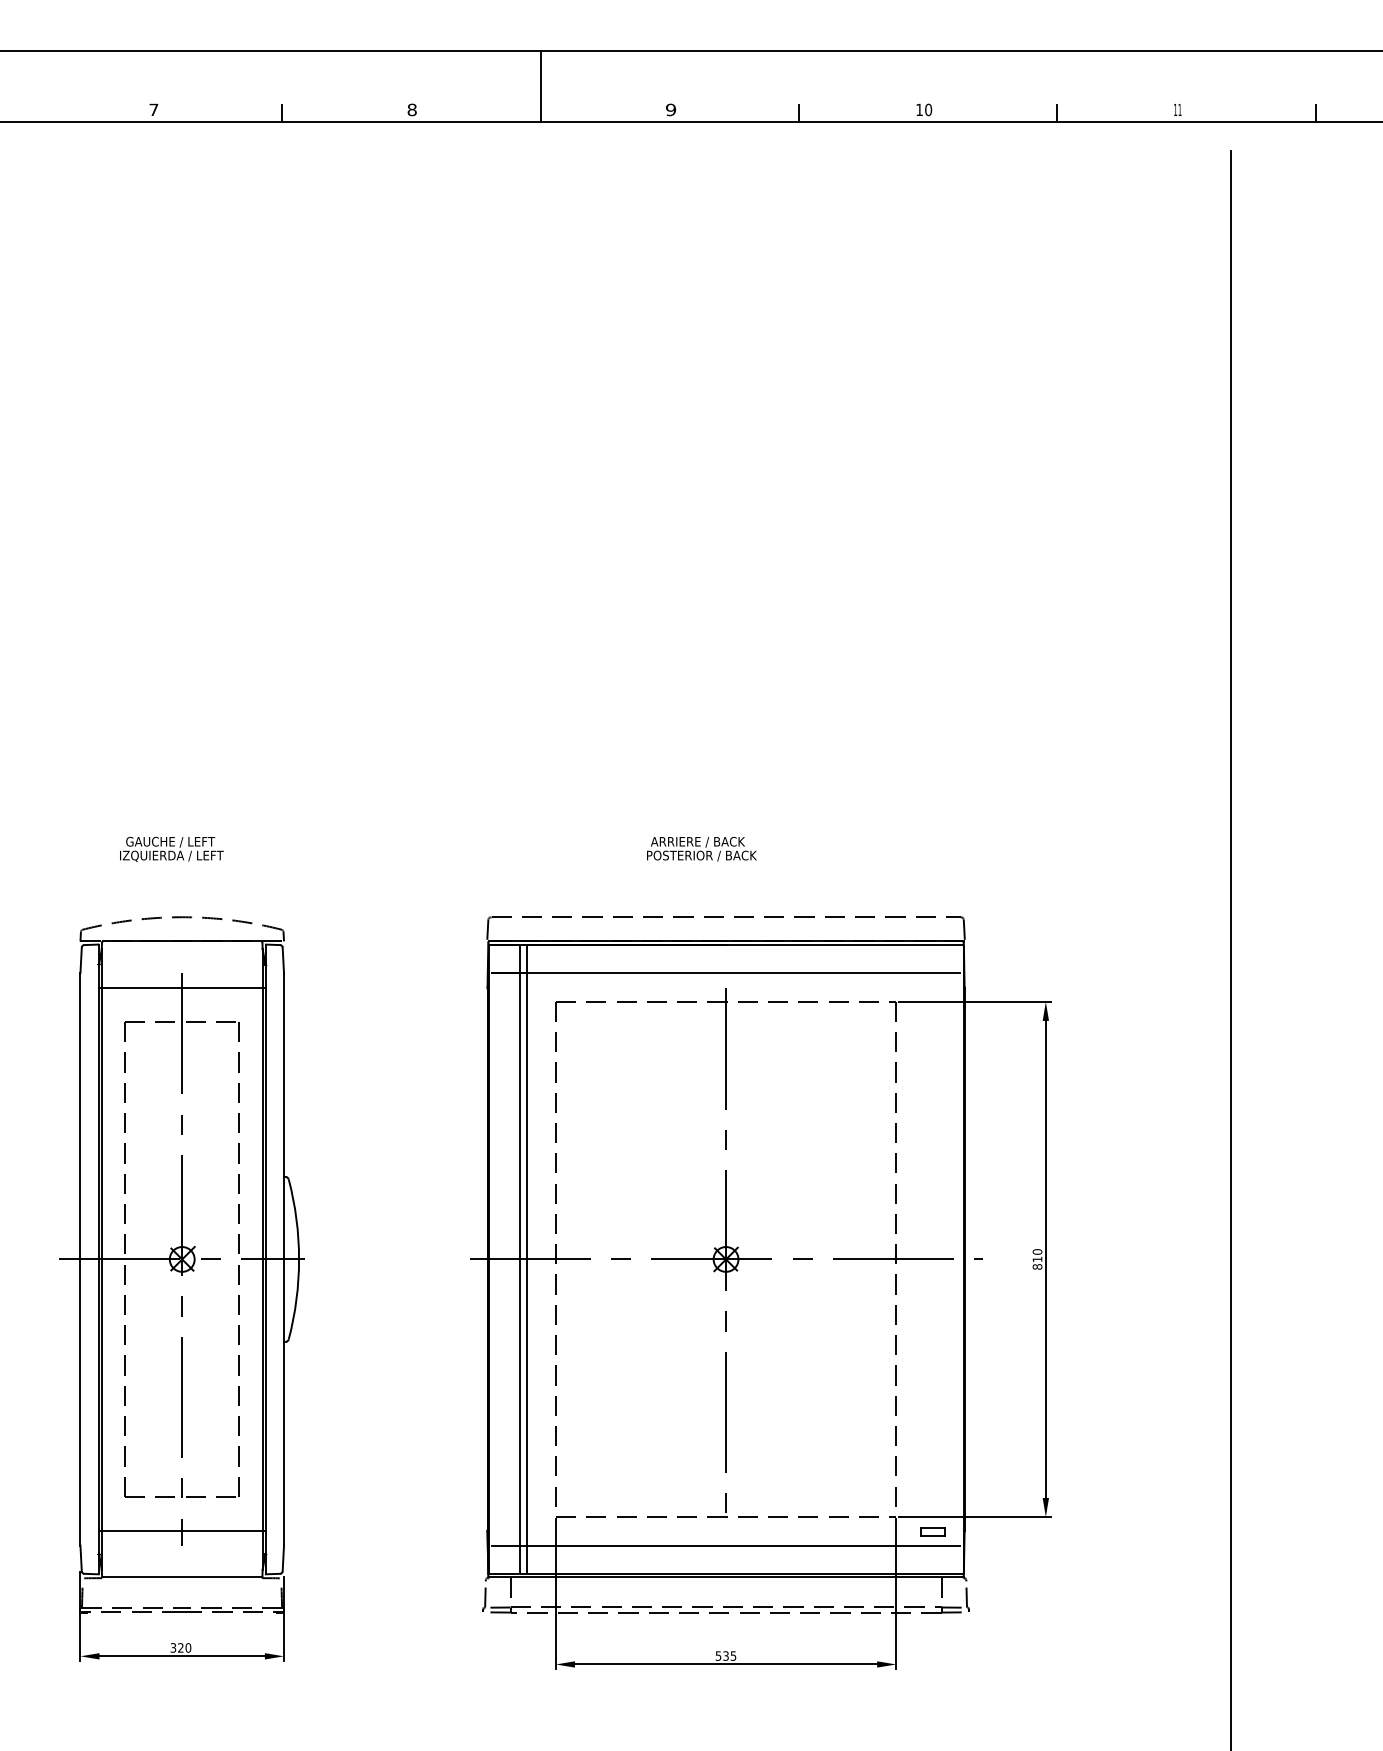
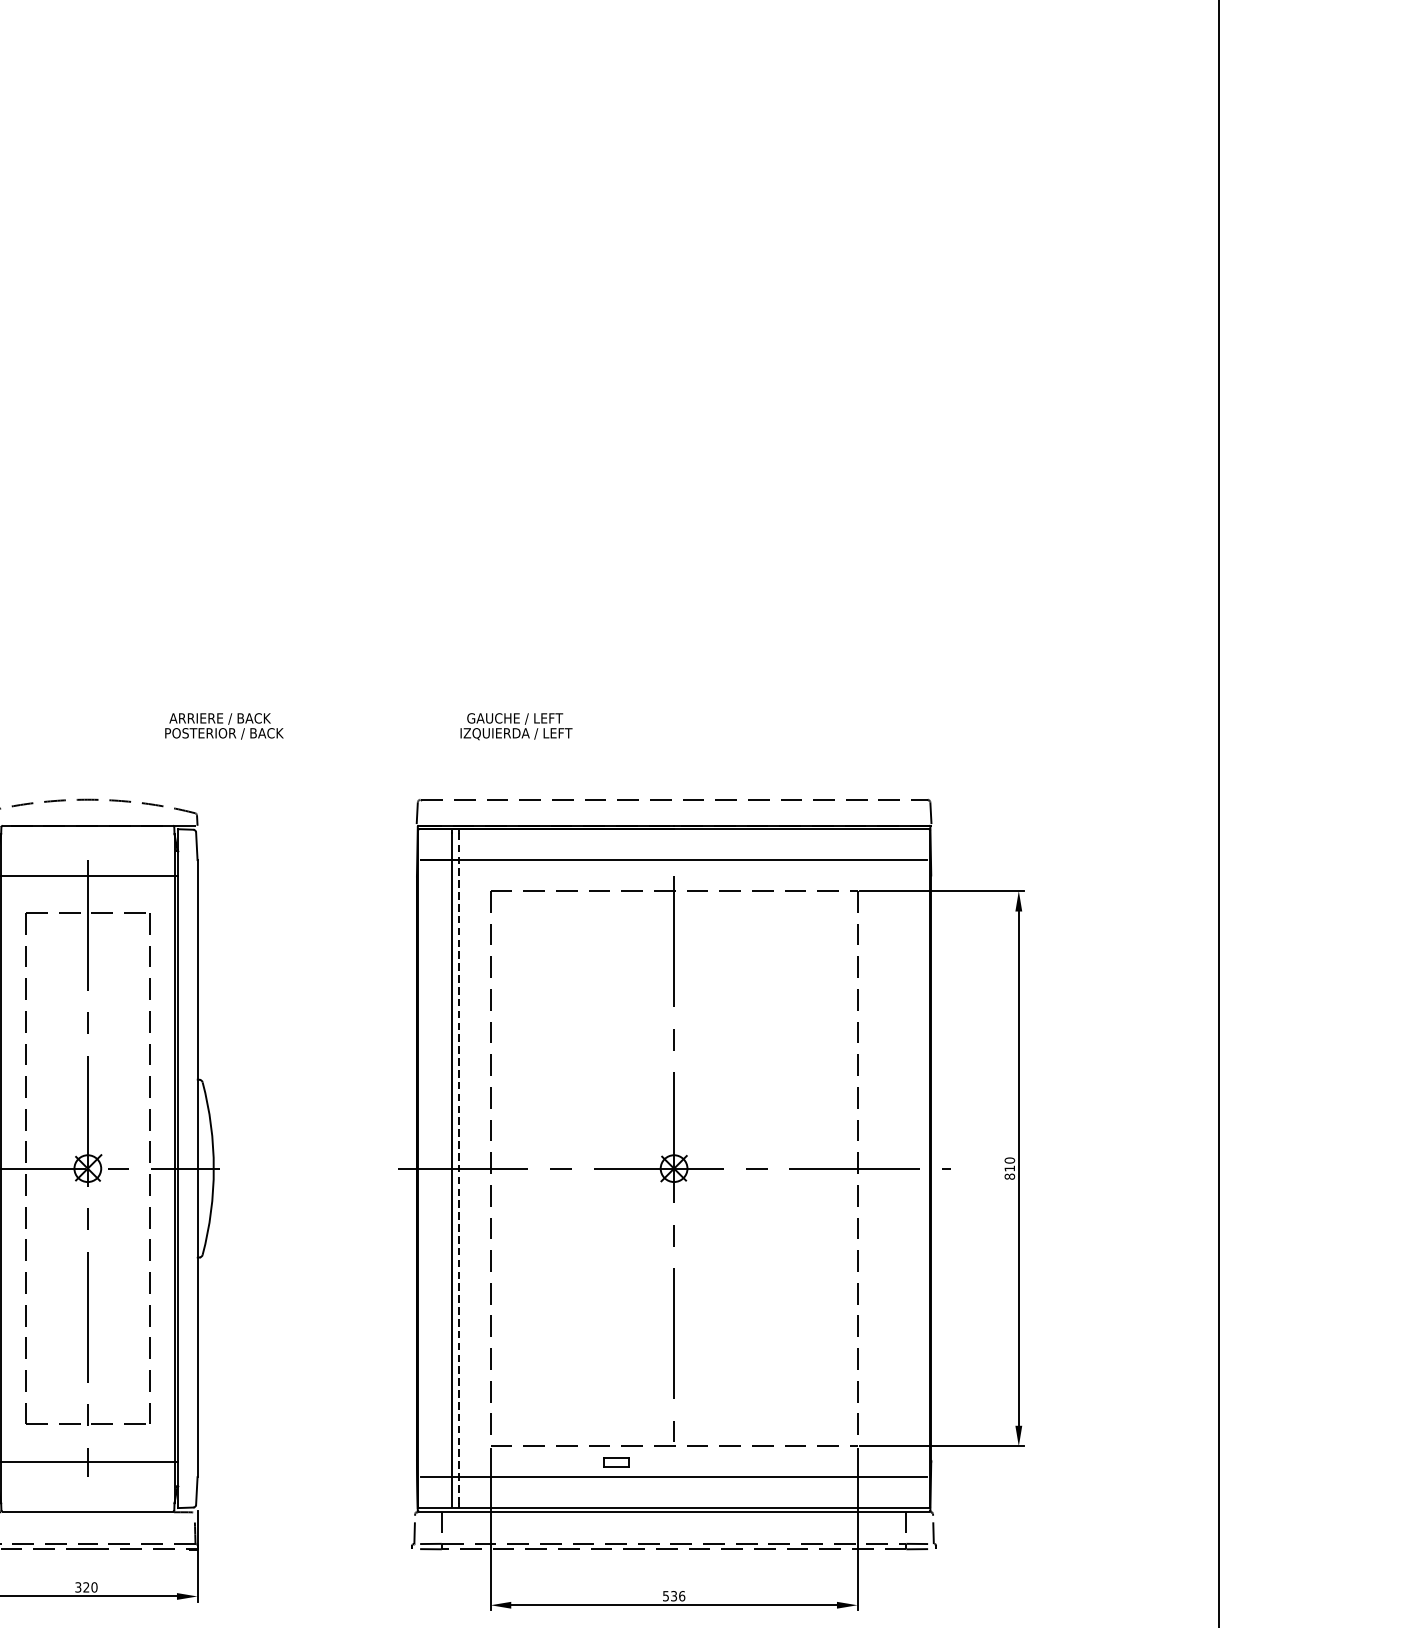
text: (171, 848) -> (516, 725), moved
text: (701, 849) -> (223, 726), moved
line: (526, 1258) -> (458, 1167), solid -> dashed
part: (932, 1531) -> (616, 1461), moved
text: (733, 1655) -> (682, 1595), 535 -> 536

